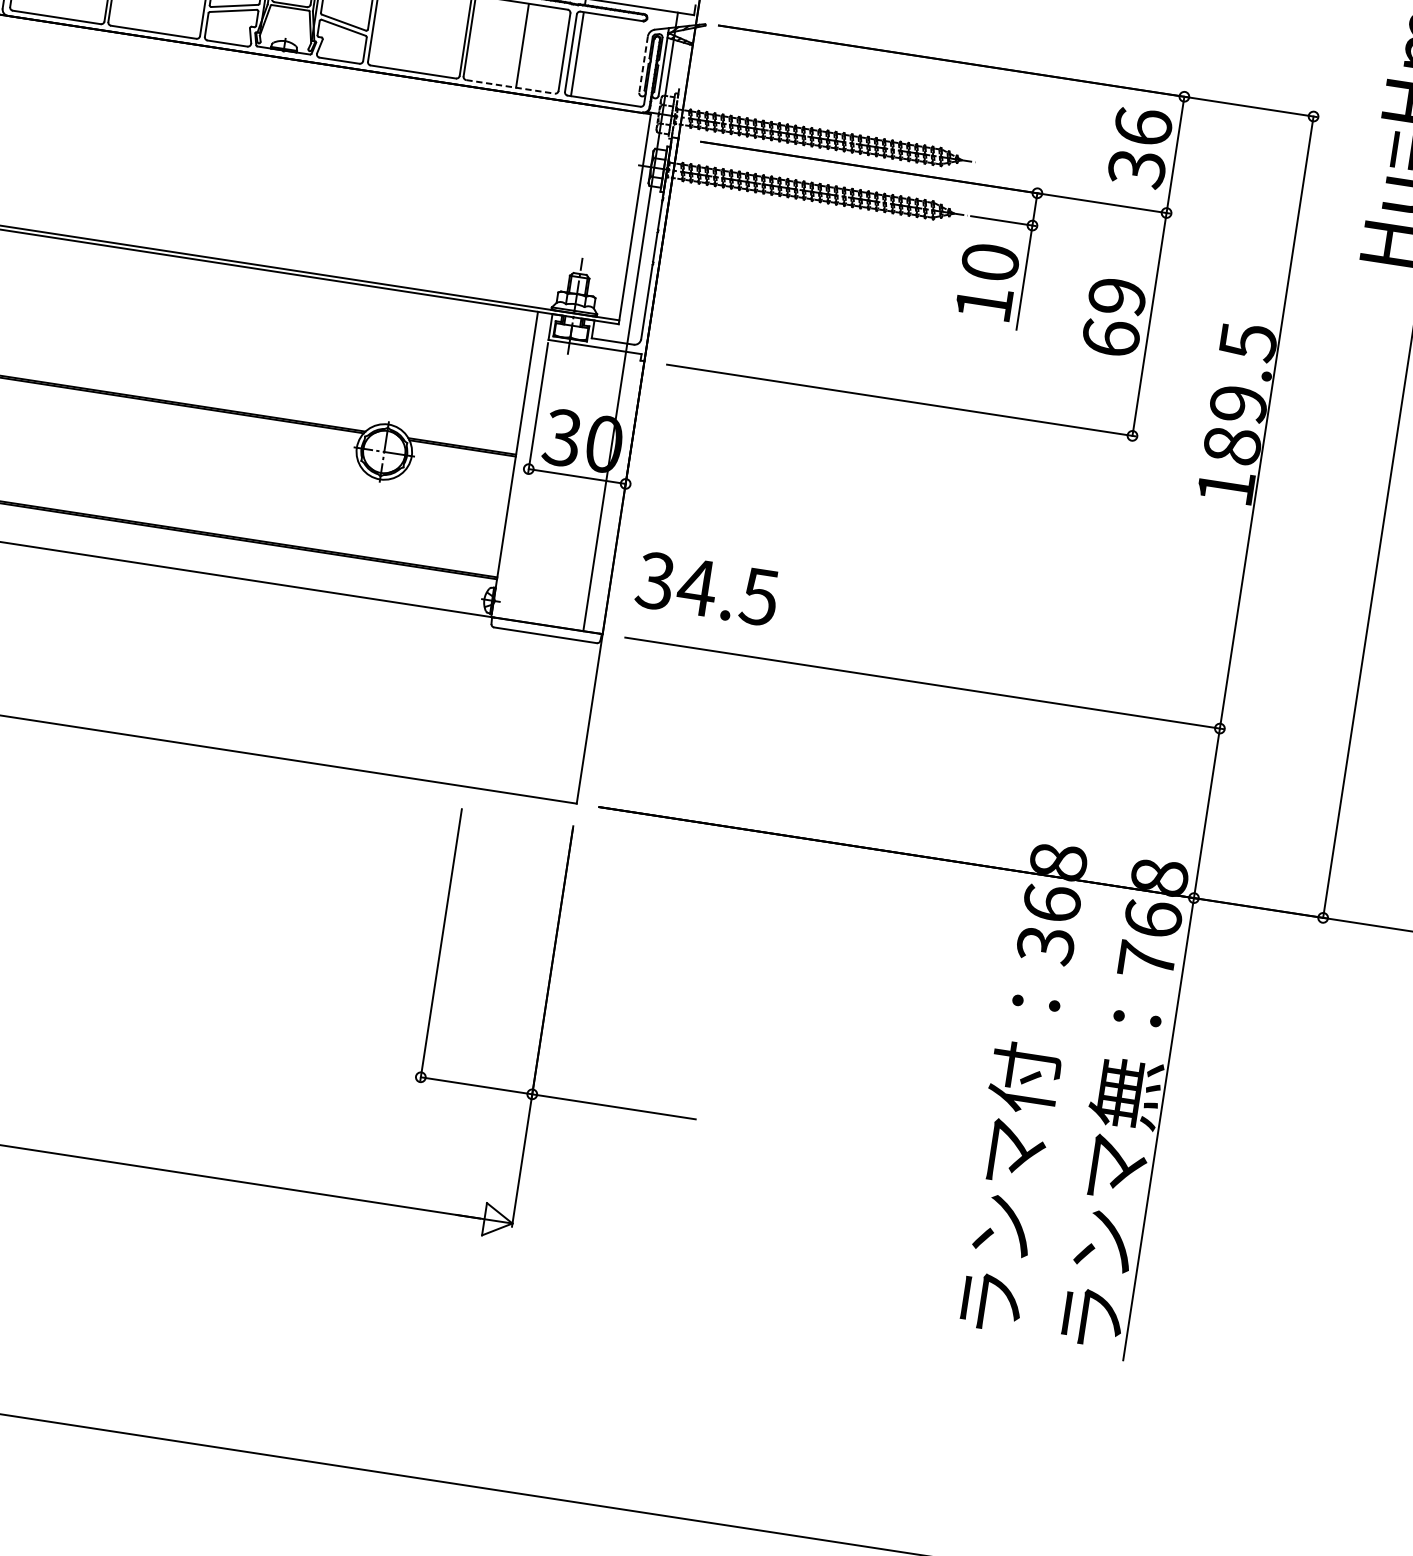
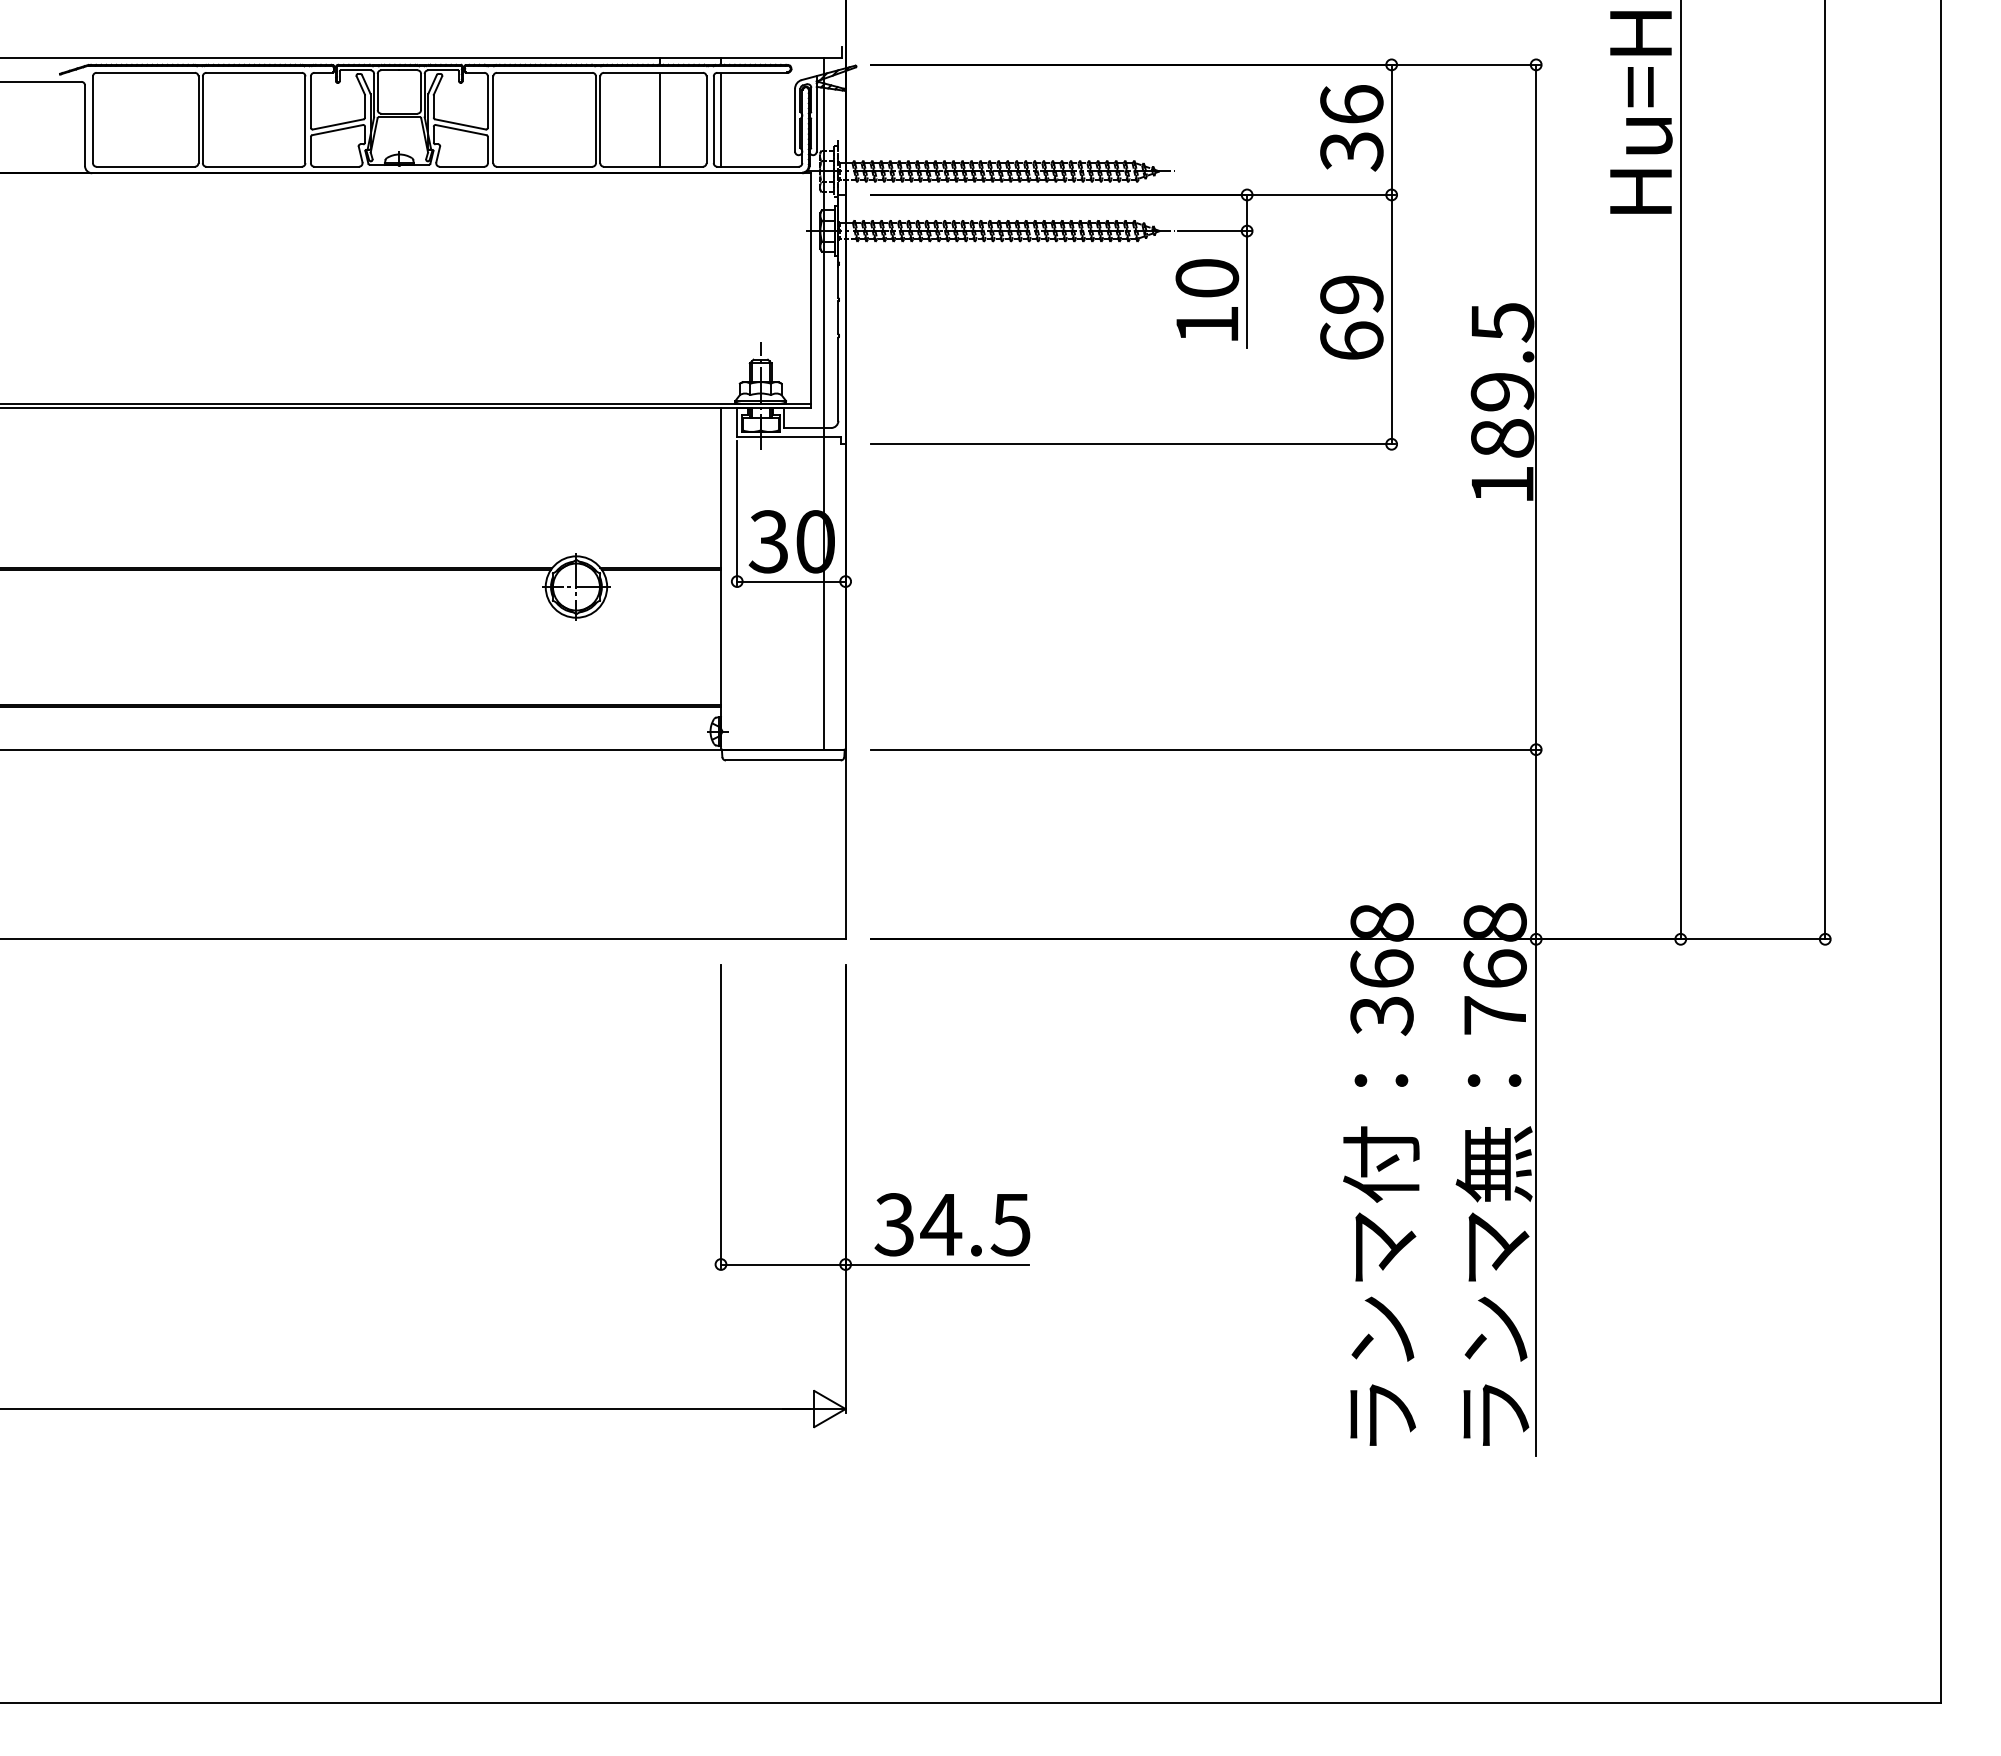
line: (643, 64) -> (795, 120), dashed -> solid
line: (510, 86) -> (653, 166), dashed -> solid
text: (707, 588) -> (952, 1224), moved

